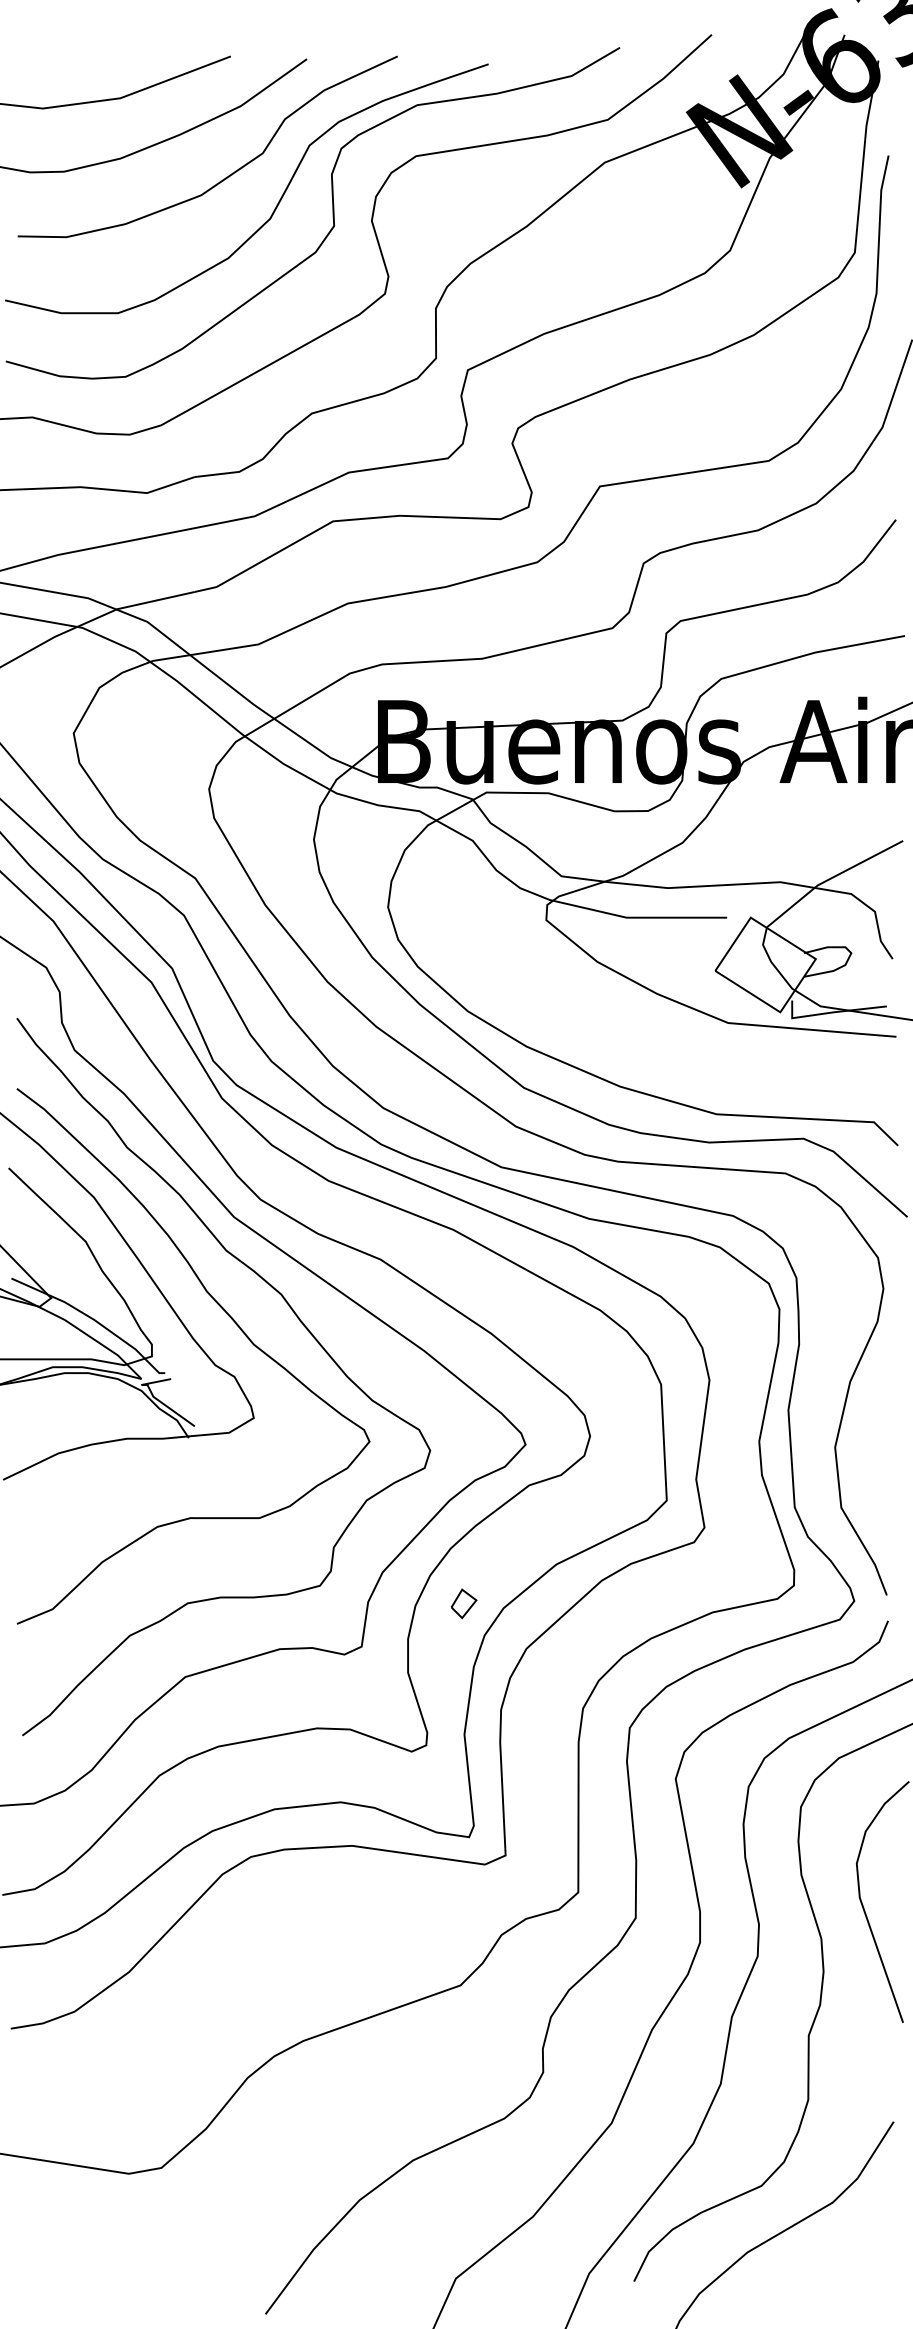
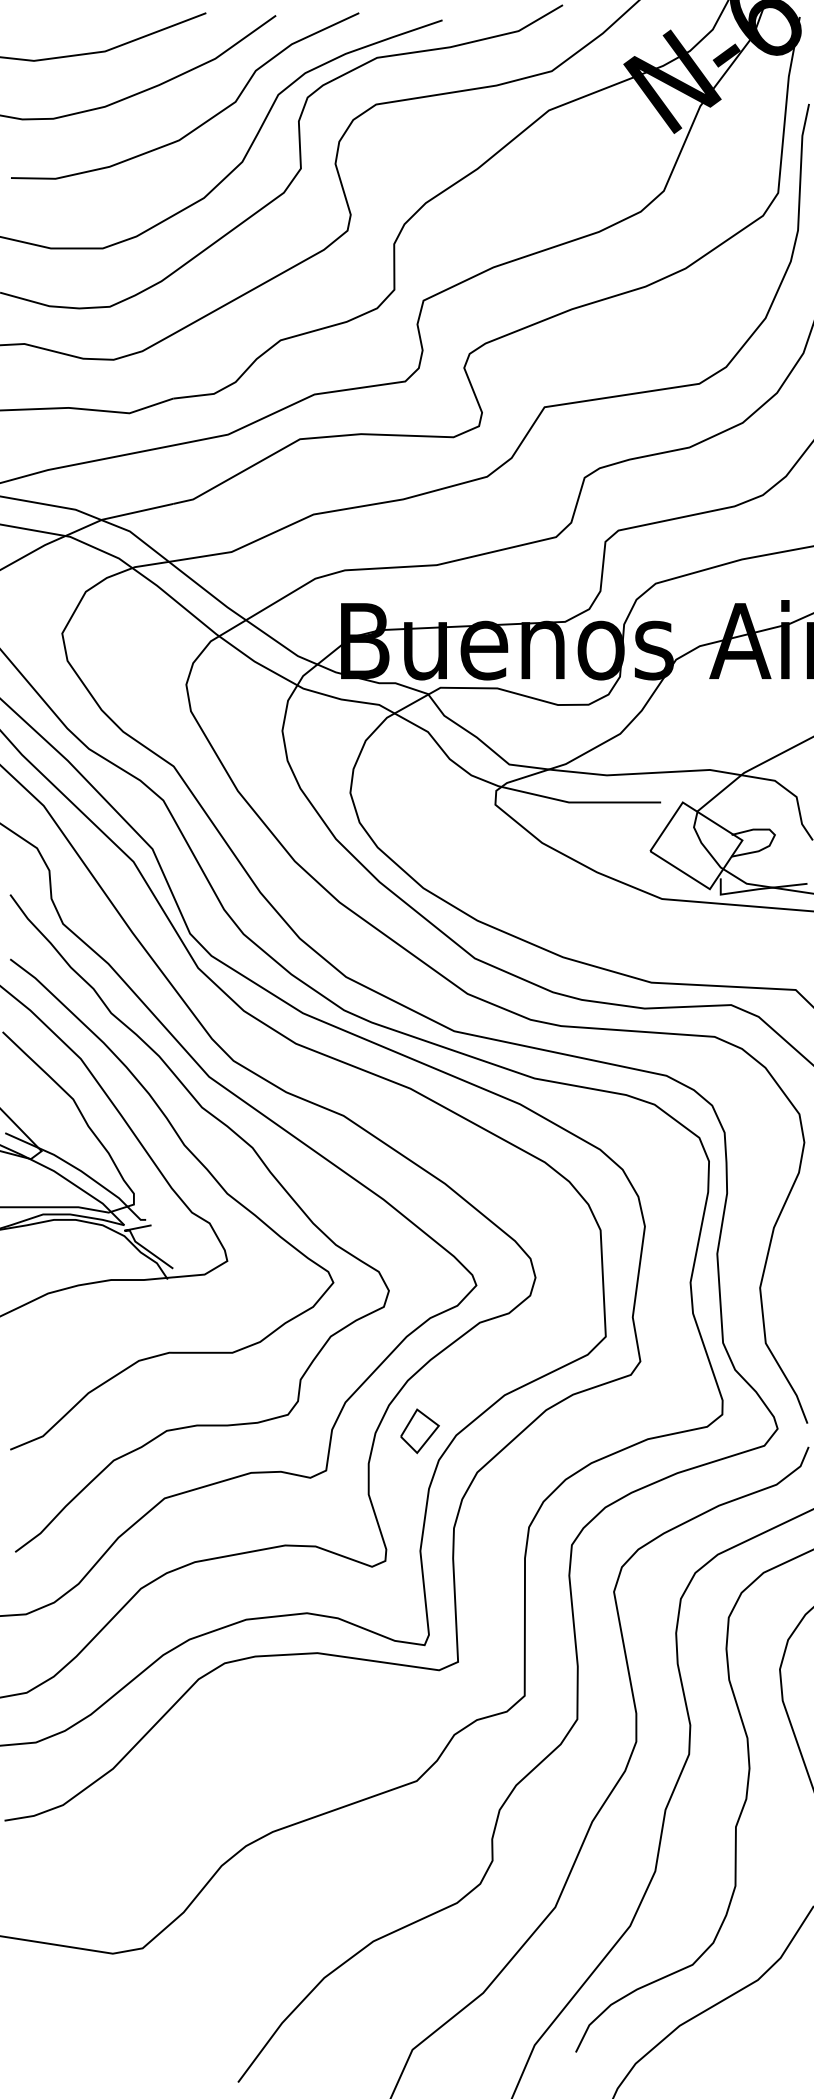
part: (463, 1603) -> (419, 1431), size x1.67

